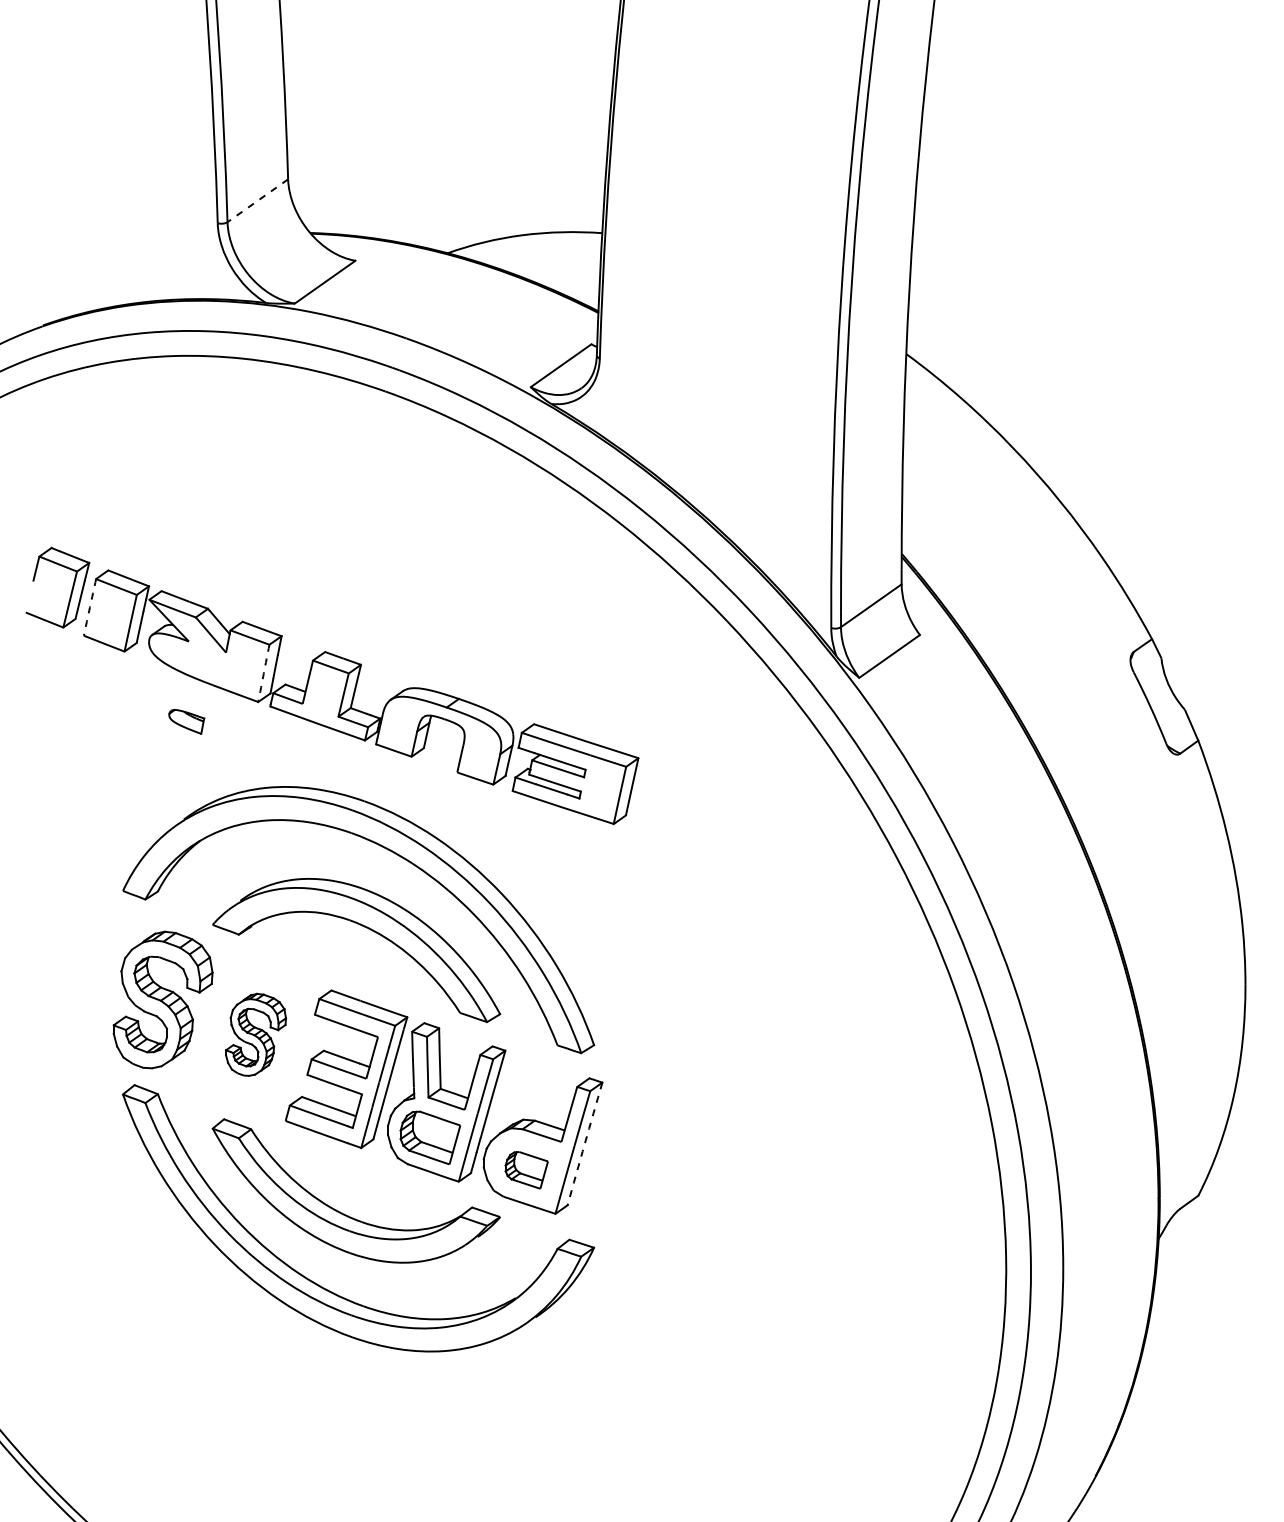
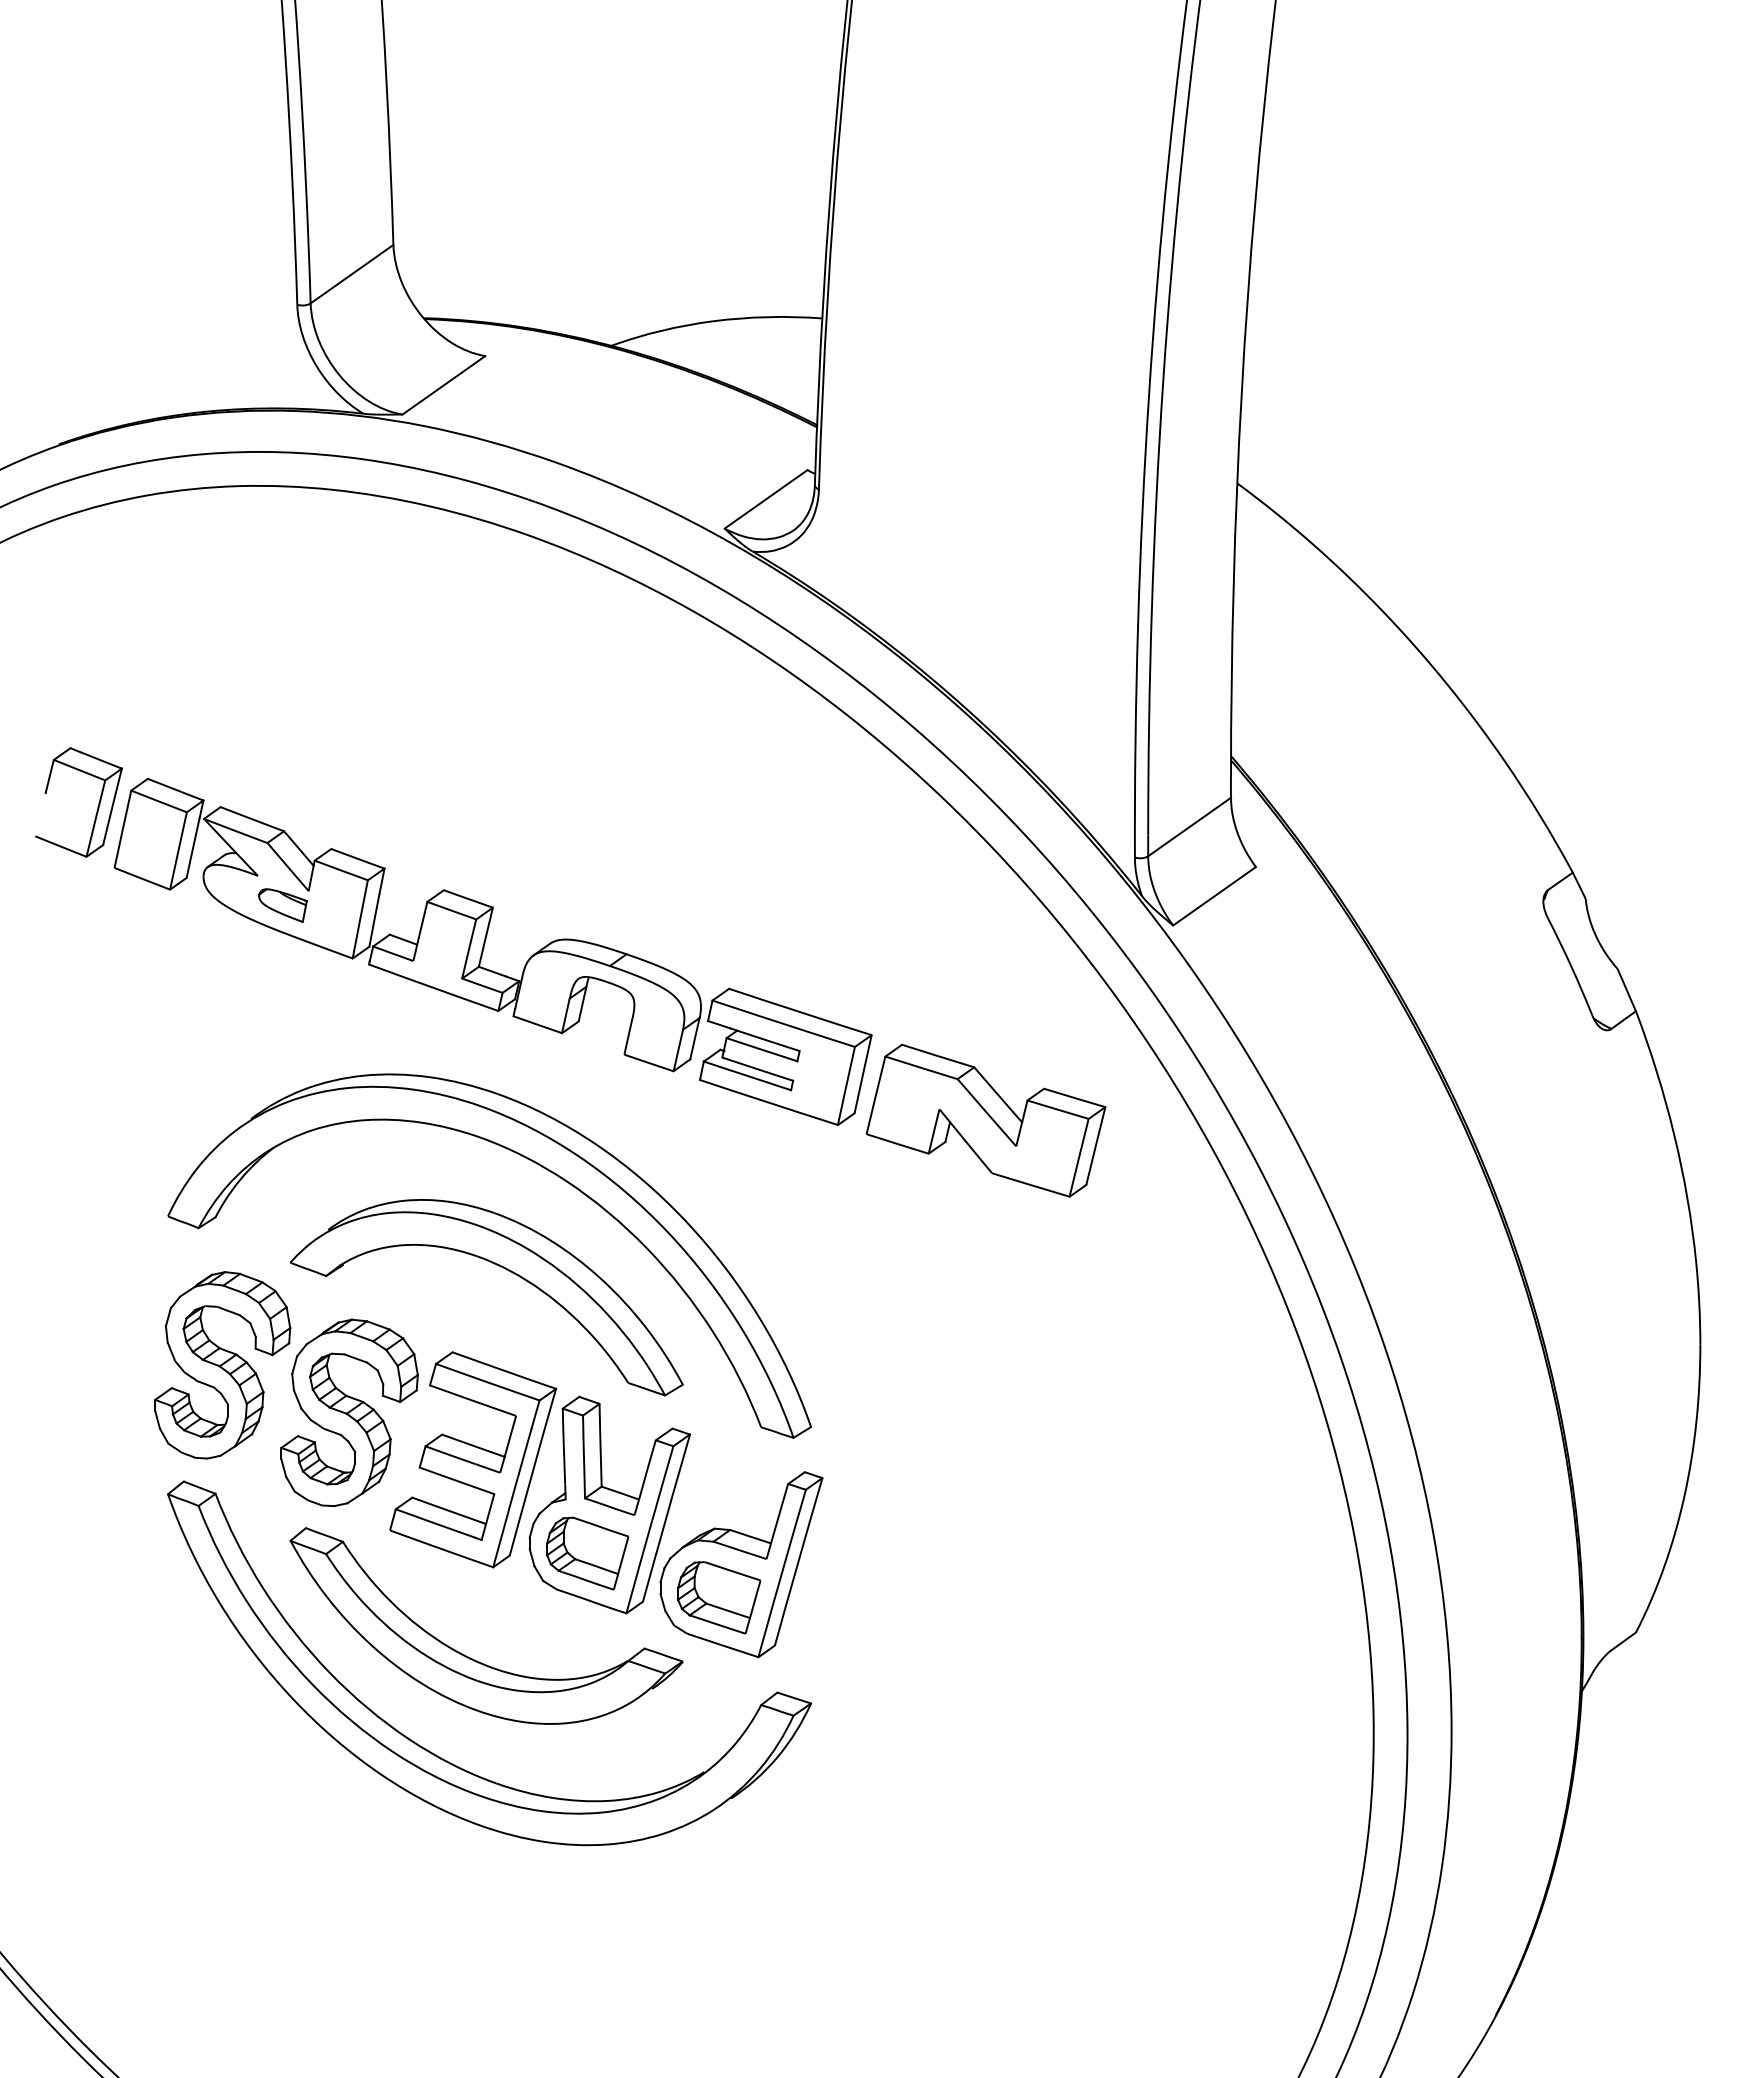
line: (258, 201) -> (352, 274), dashed -> solid
arc: (89, 607) -> (122, 829), dashed -> solid
arc: (264, 673) -> (360, 919), dashed -> solid
part: (186, 721) -> (282, 905), moved
part: (721, 820) -> (985, 1120), added
part: (255, 1034) -> (349, 1412), size x1.67
arc: (584, 1143) -> (798, 1561), dashed -> solid
part: (526, 1170) -> (719, 1597), size x1.43

